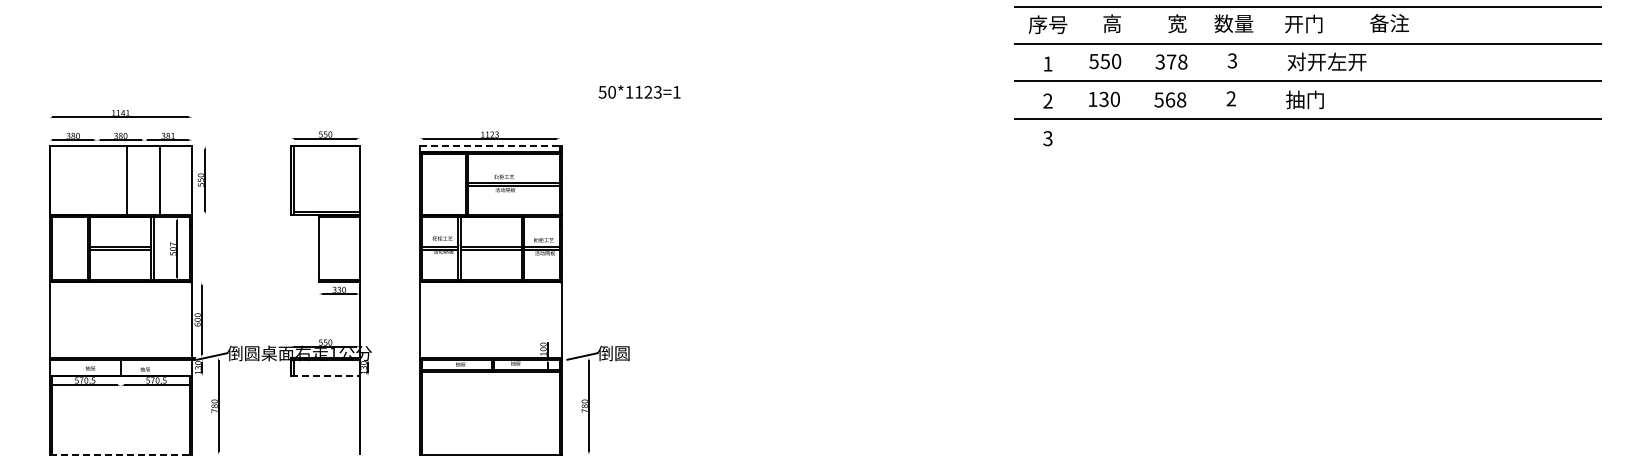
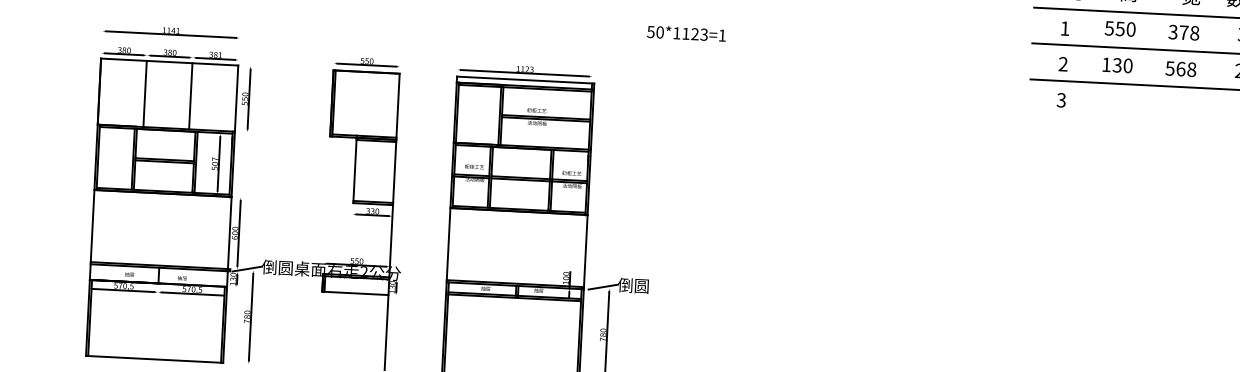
text: (639, 91) -> (686, 33), moved
line: (491, 145) -> (526, 79), dashed -> solid
line: (127, 179) -> (145, 93), moved
line: (159, 179) -> (190, 95), moved
text: (333, 352) -> (364, 271), 1 -> 2
line: (326, 376) -> (356, 293), dashed -> solid
line: (121, 455) -> (155, 359), dashed -> solid

